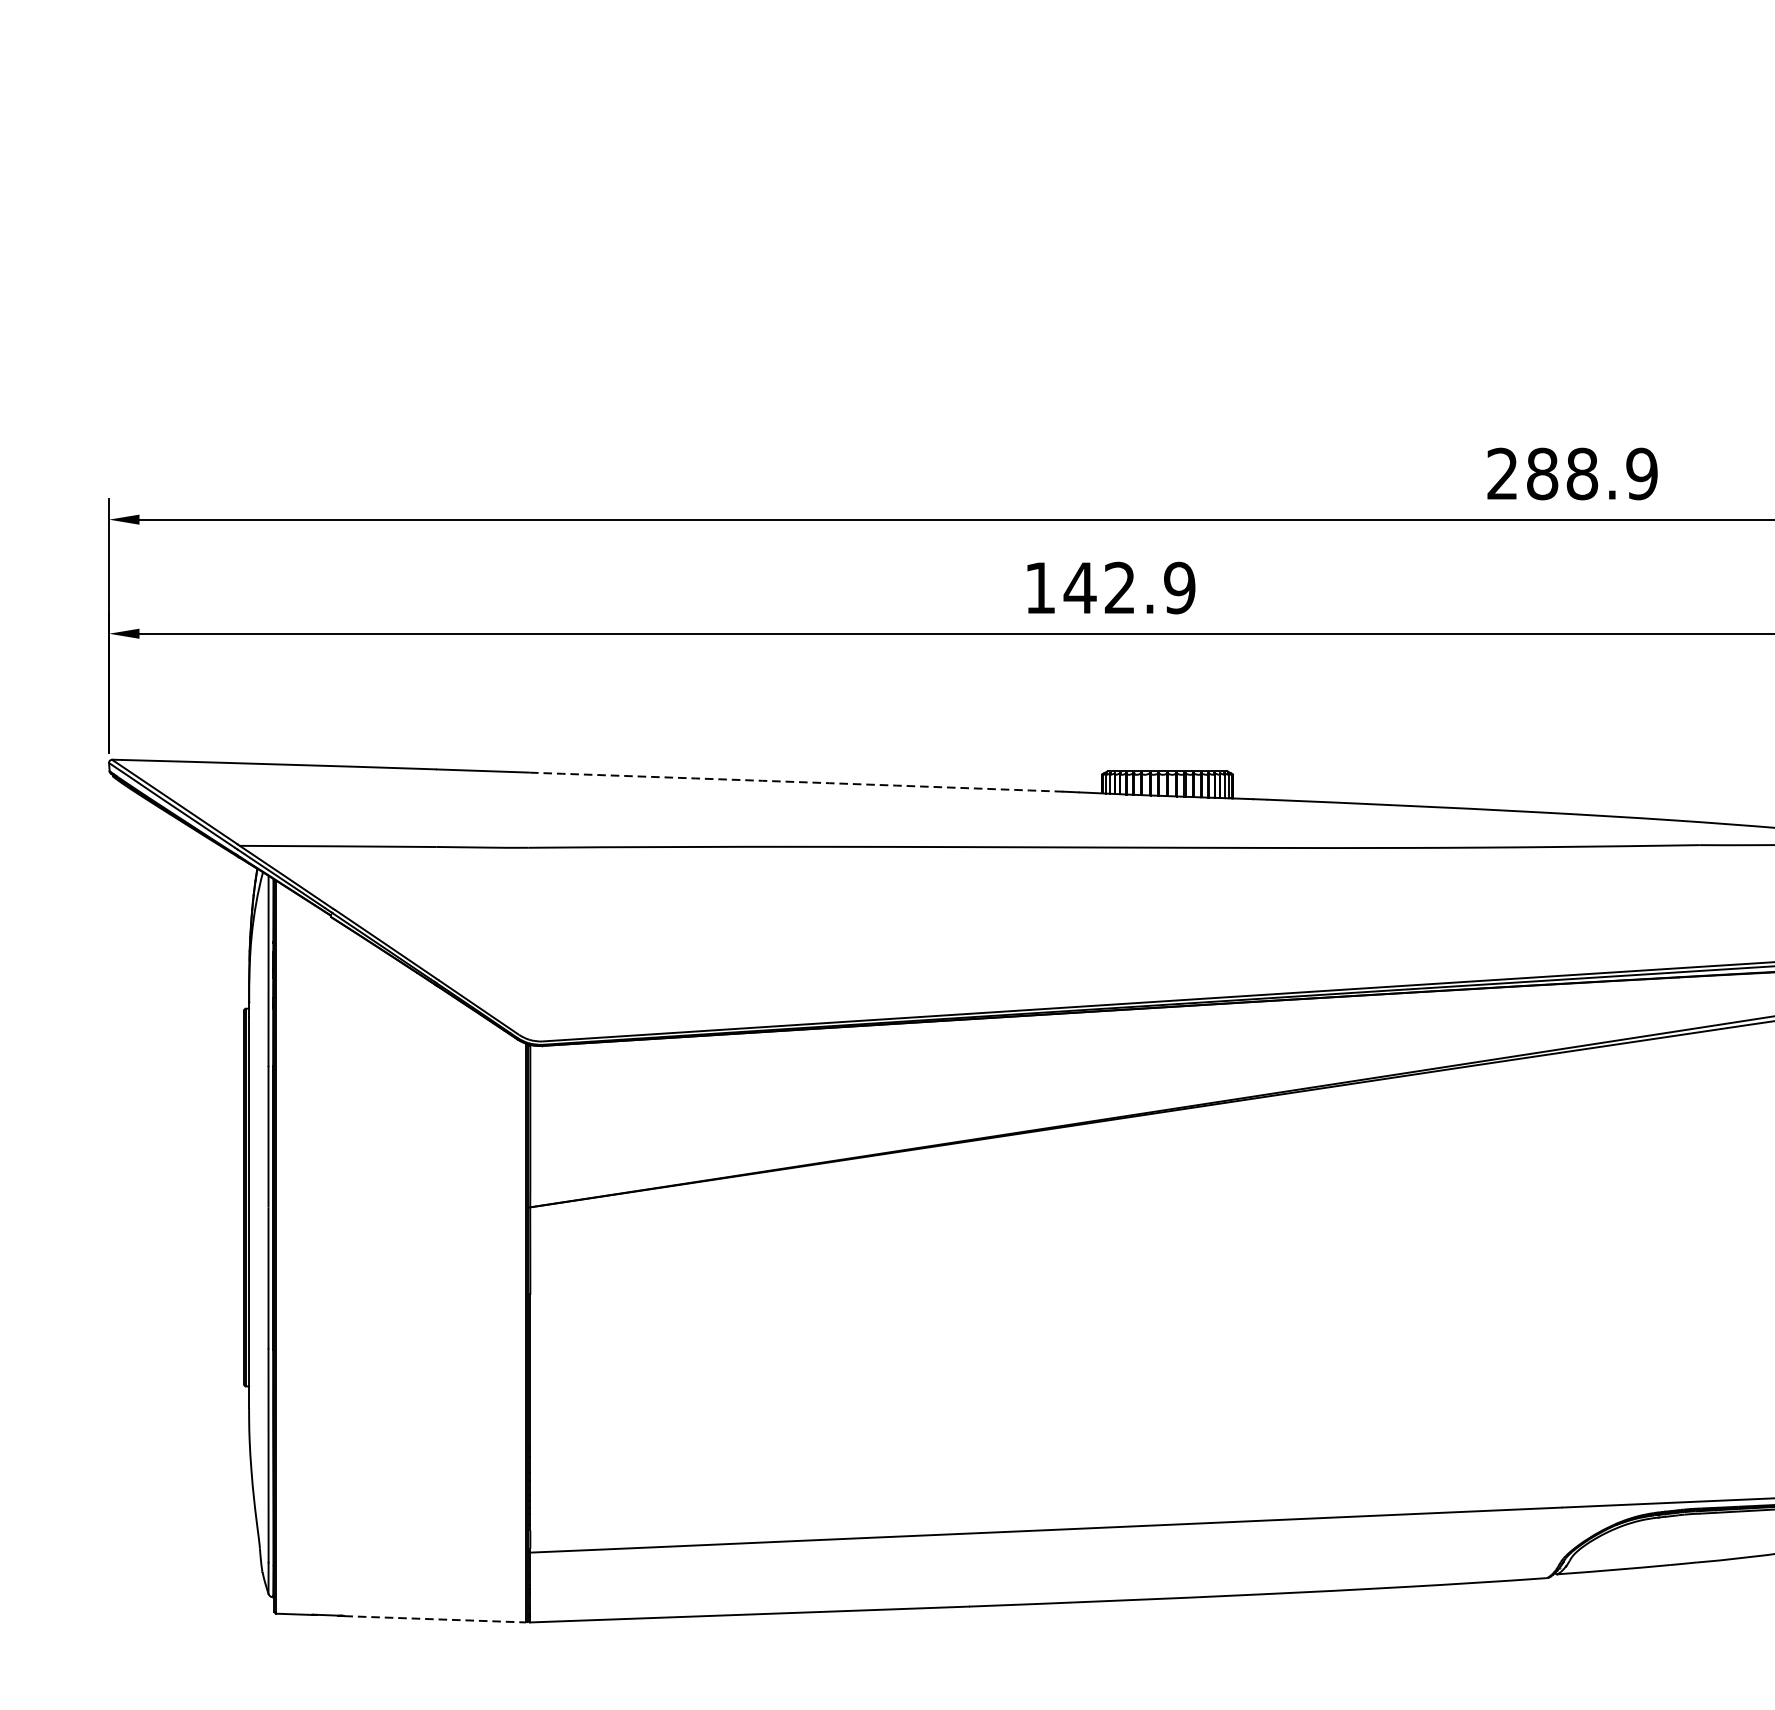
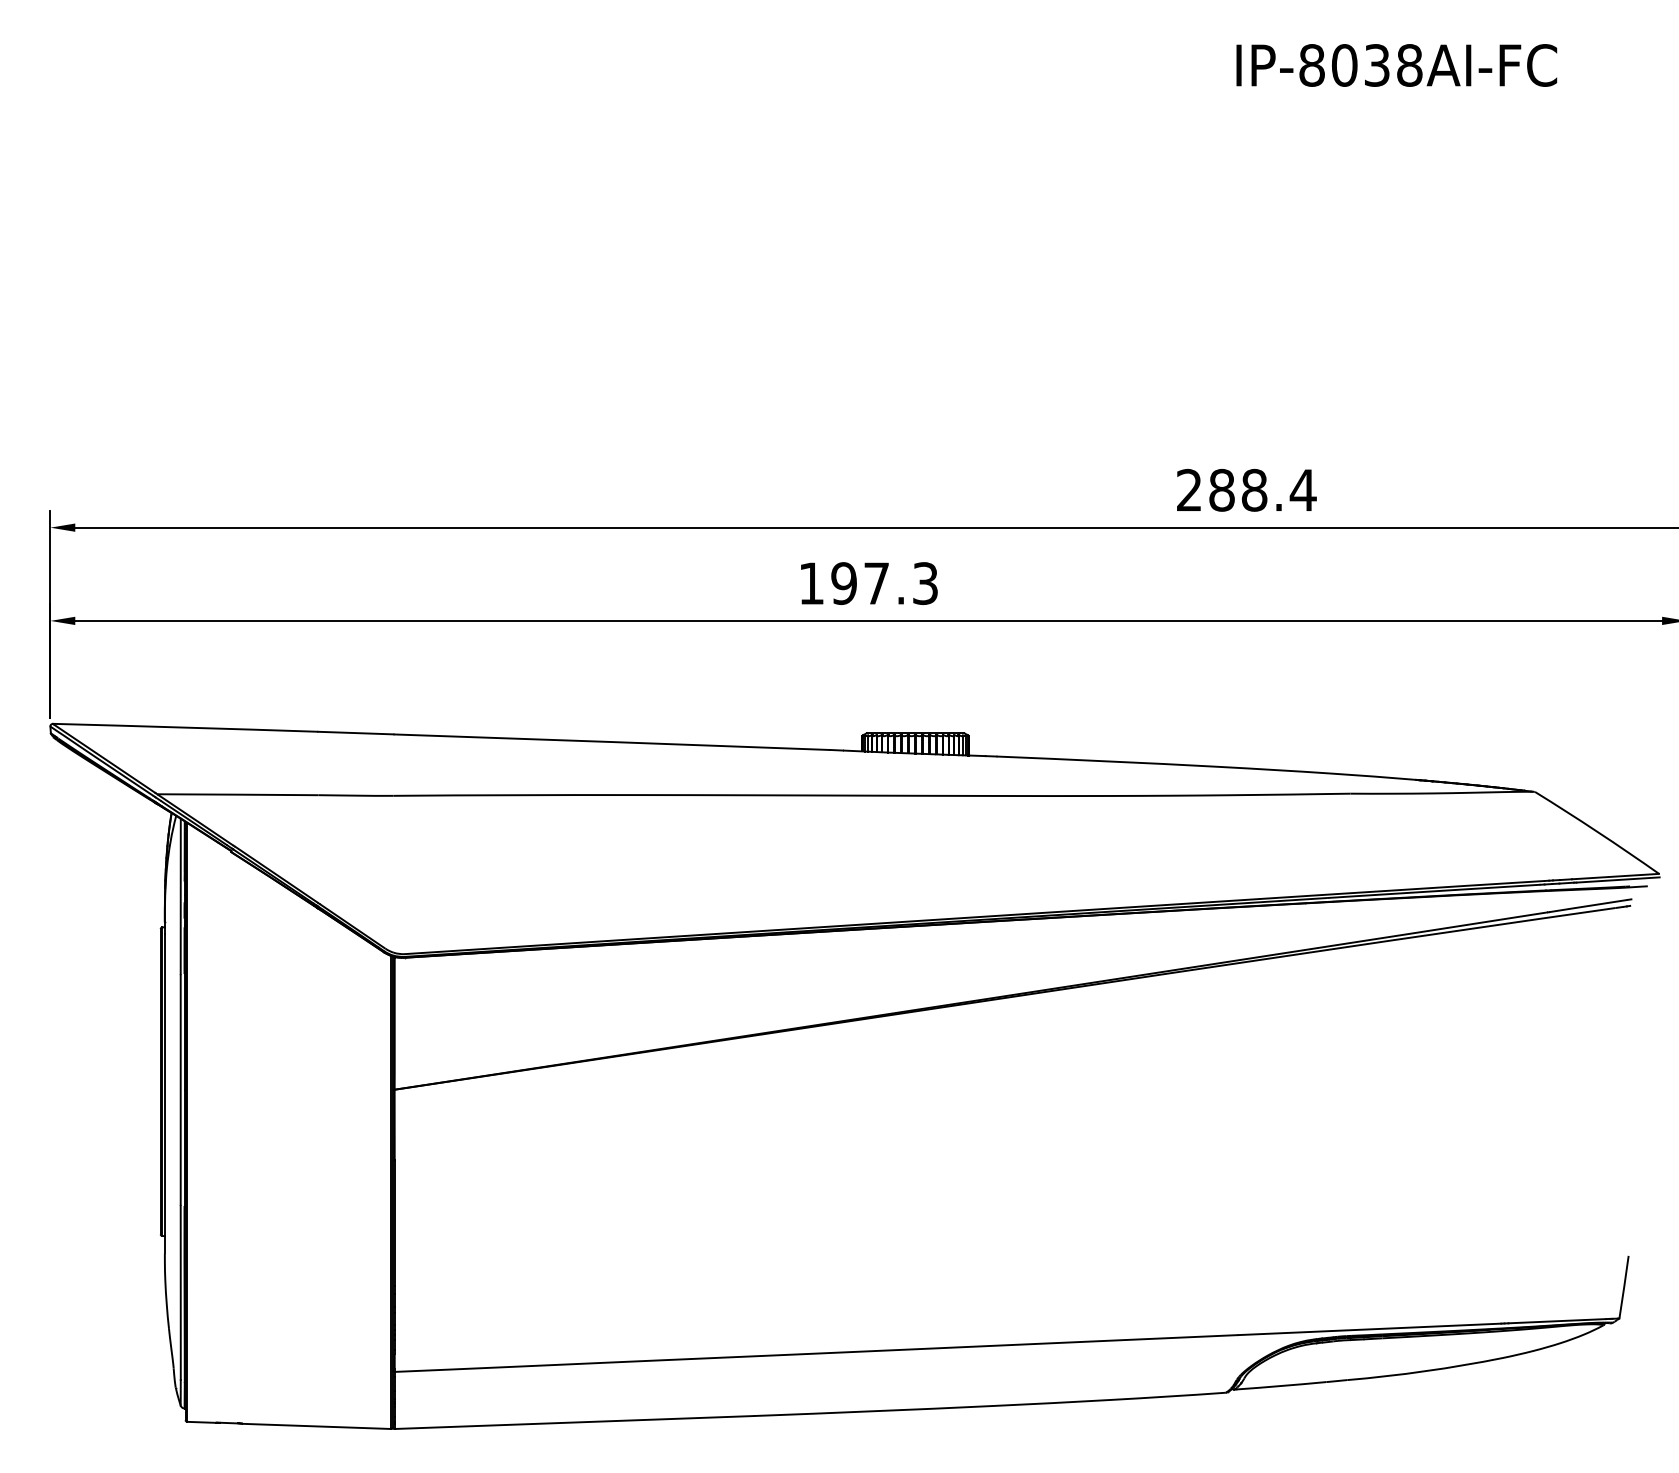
text: (1641, 472) -> (1302, 489), 288.9 -> 288.4
text: (1129, 587) -> (884, 583), 142.9 -> 197.3
arc: (795, 782) -> (611, 742), dashed -> solid
line: (435, 1619) -> (317, 1426), dashed -> solid

